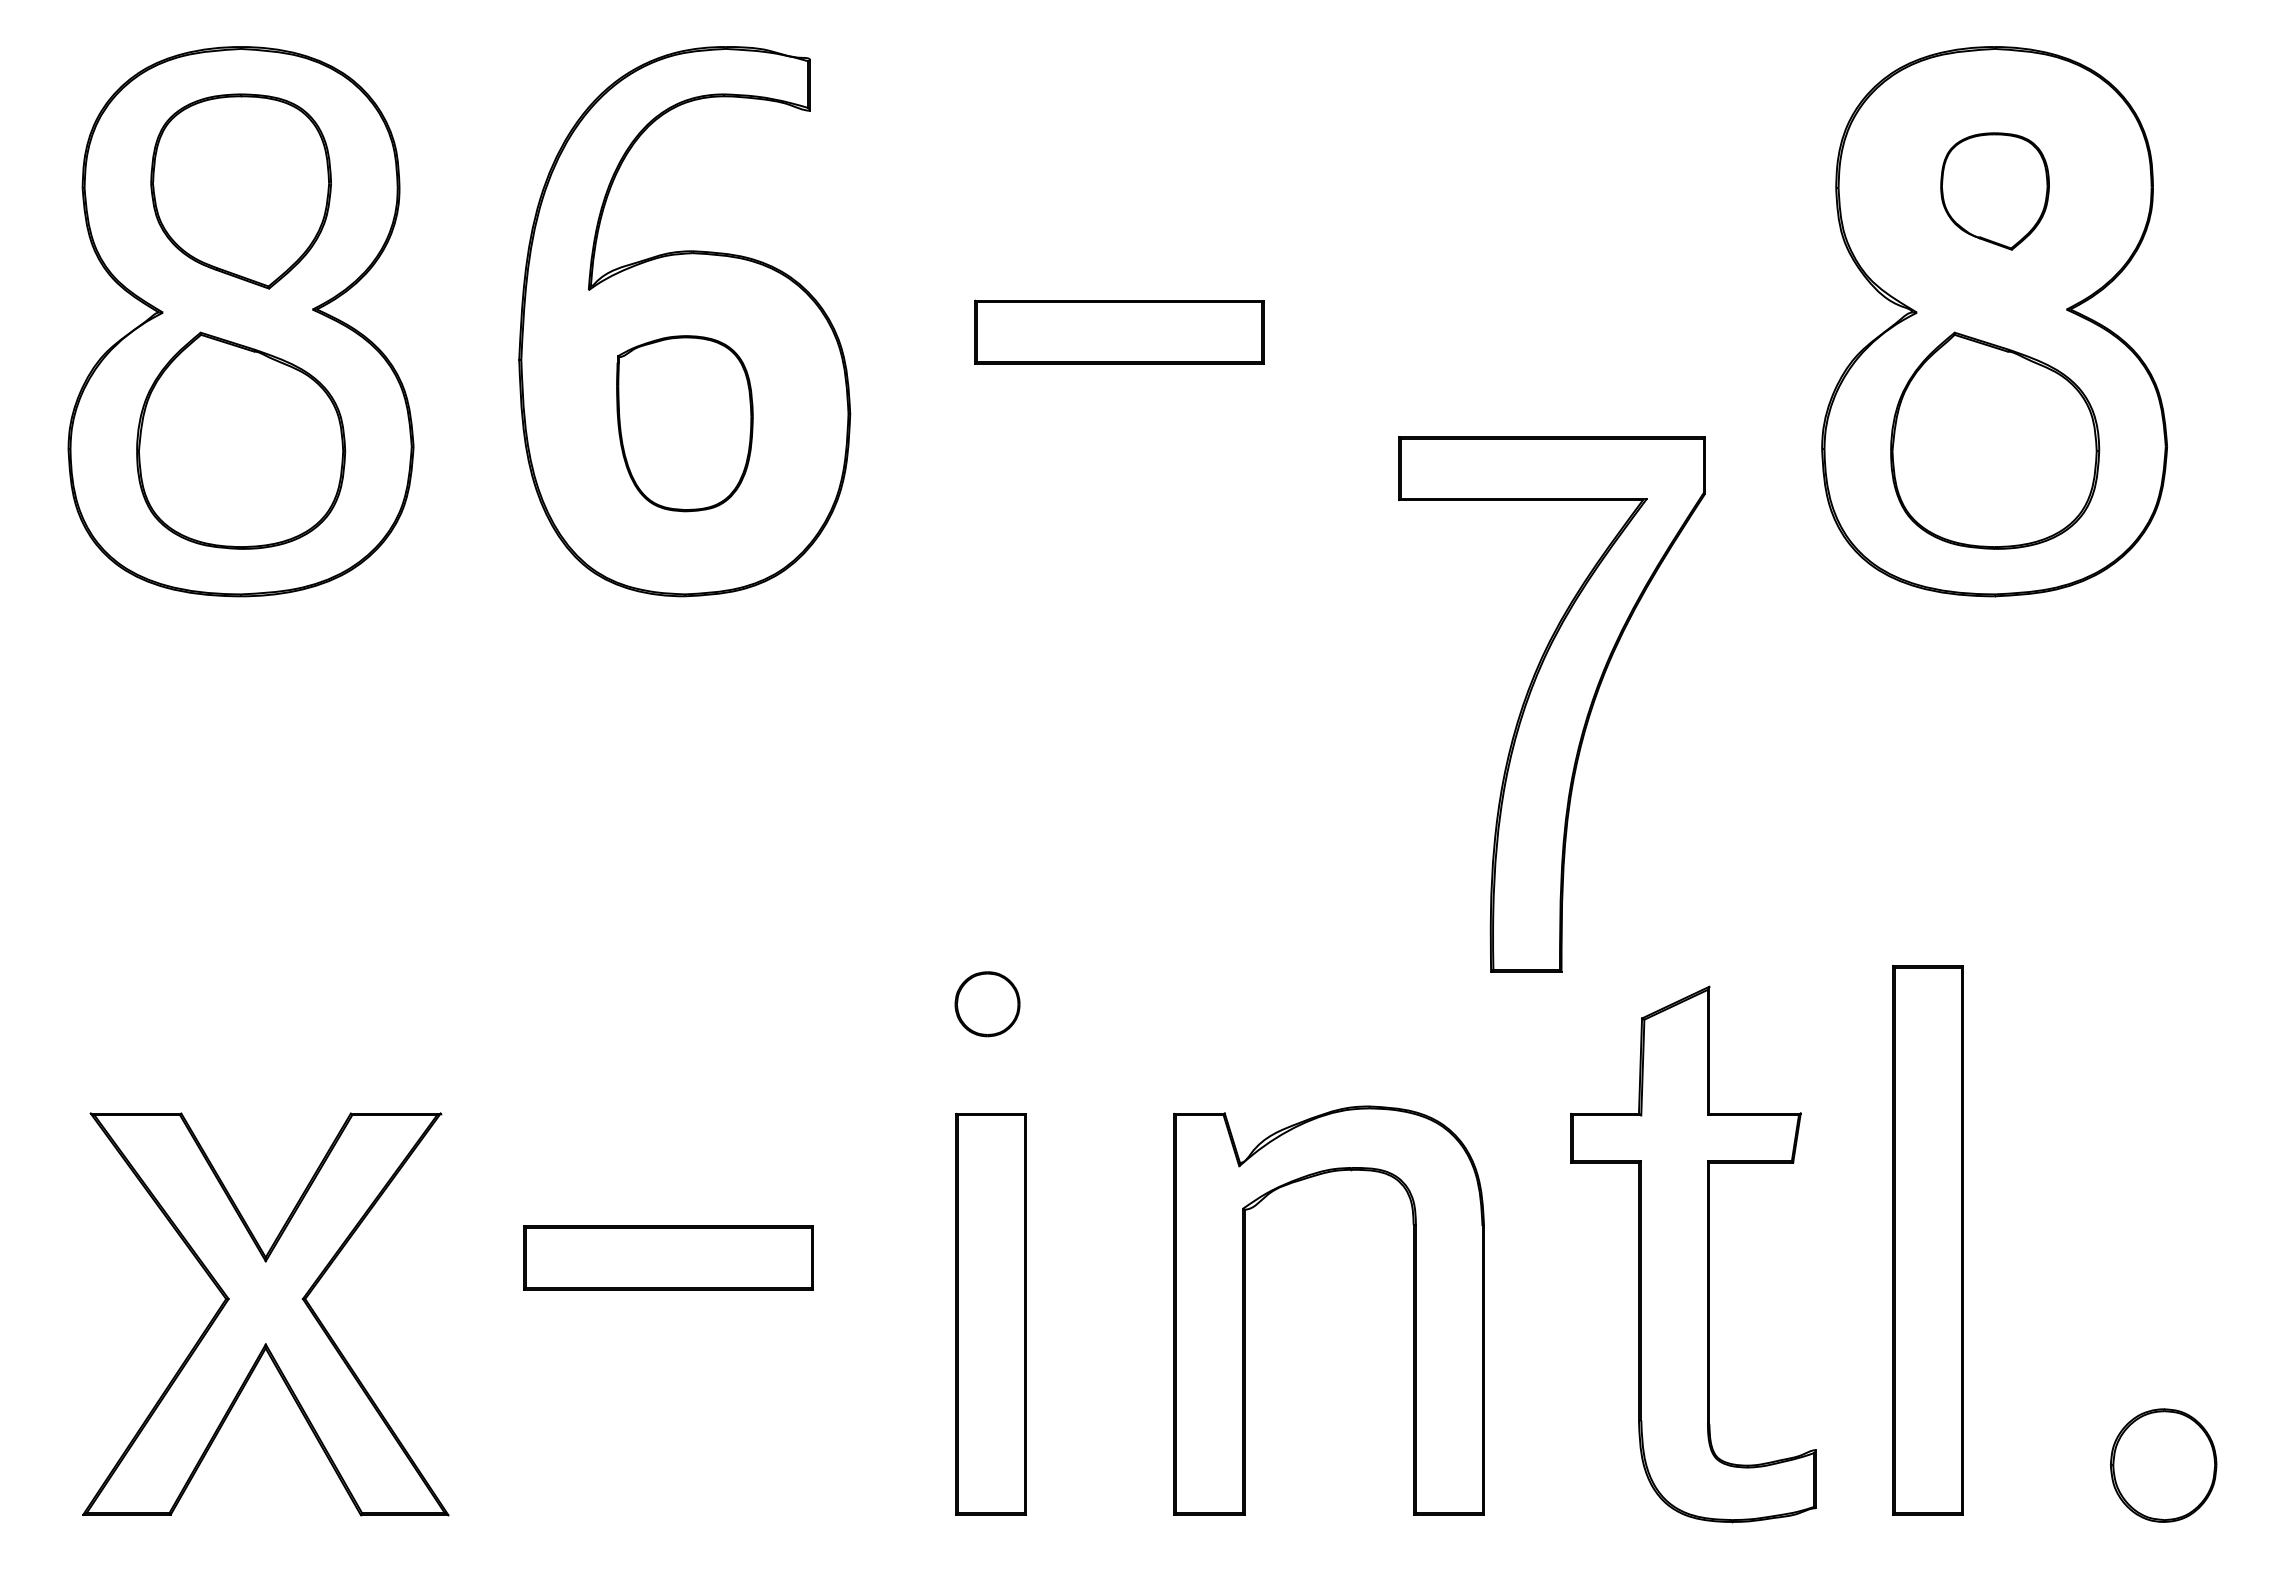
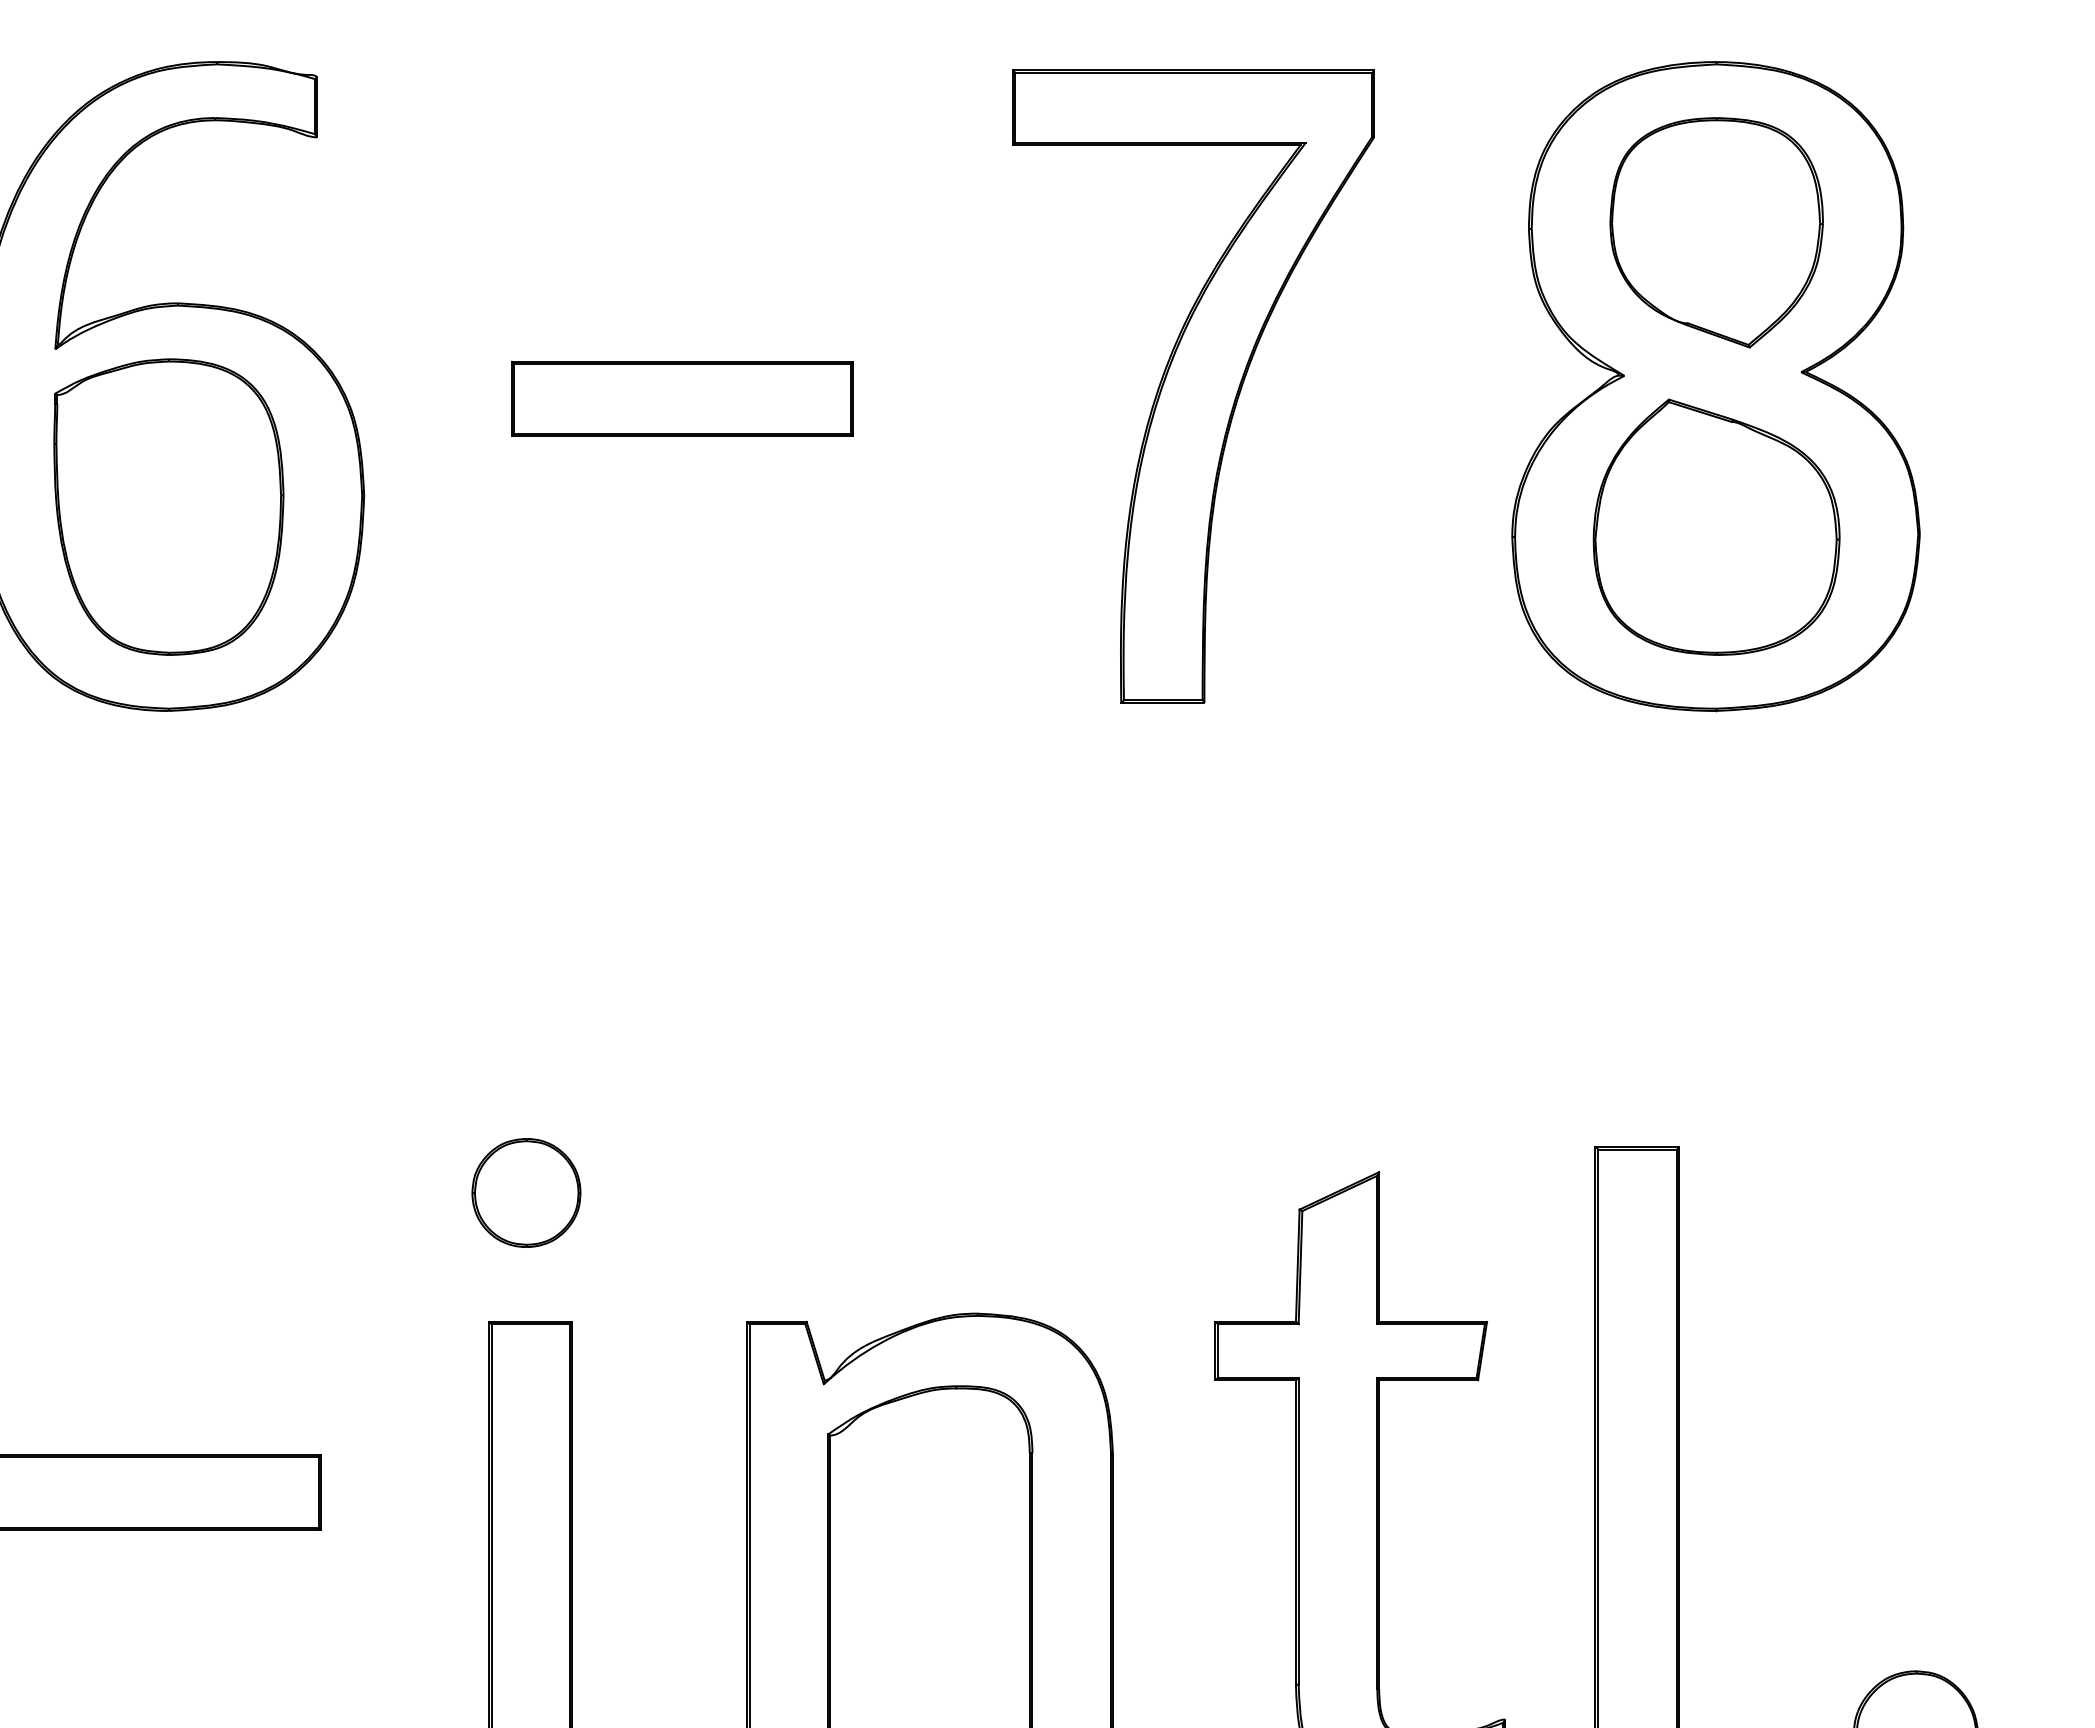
part: (1994, 191) -> (1715, 232), size x1.67
part: (684, 423) -> (168, 506), size x1.43
part: (1551, 704) -> (1192, 386), moved
part: (987, 1003) -> (526, 1191), size x1.43

